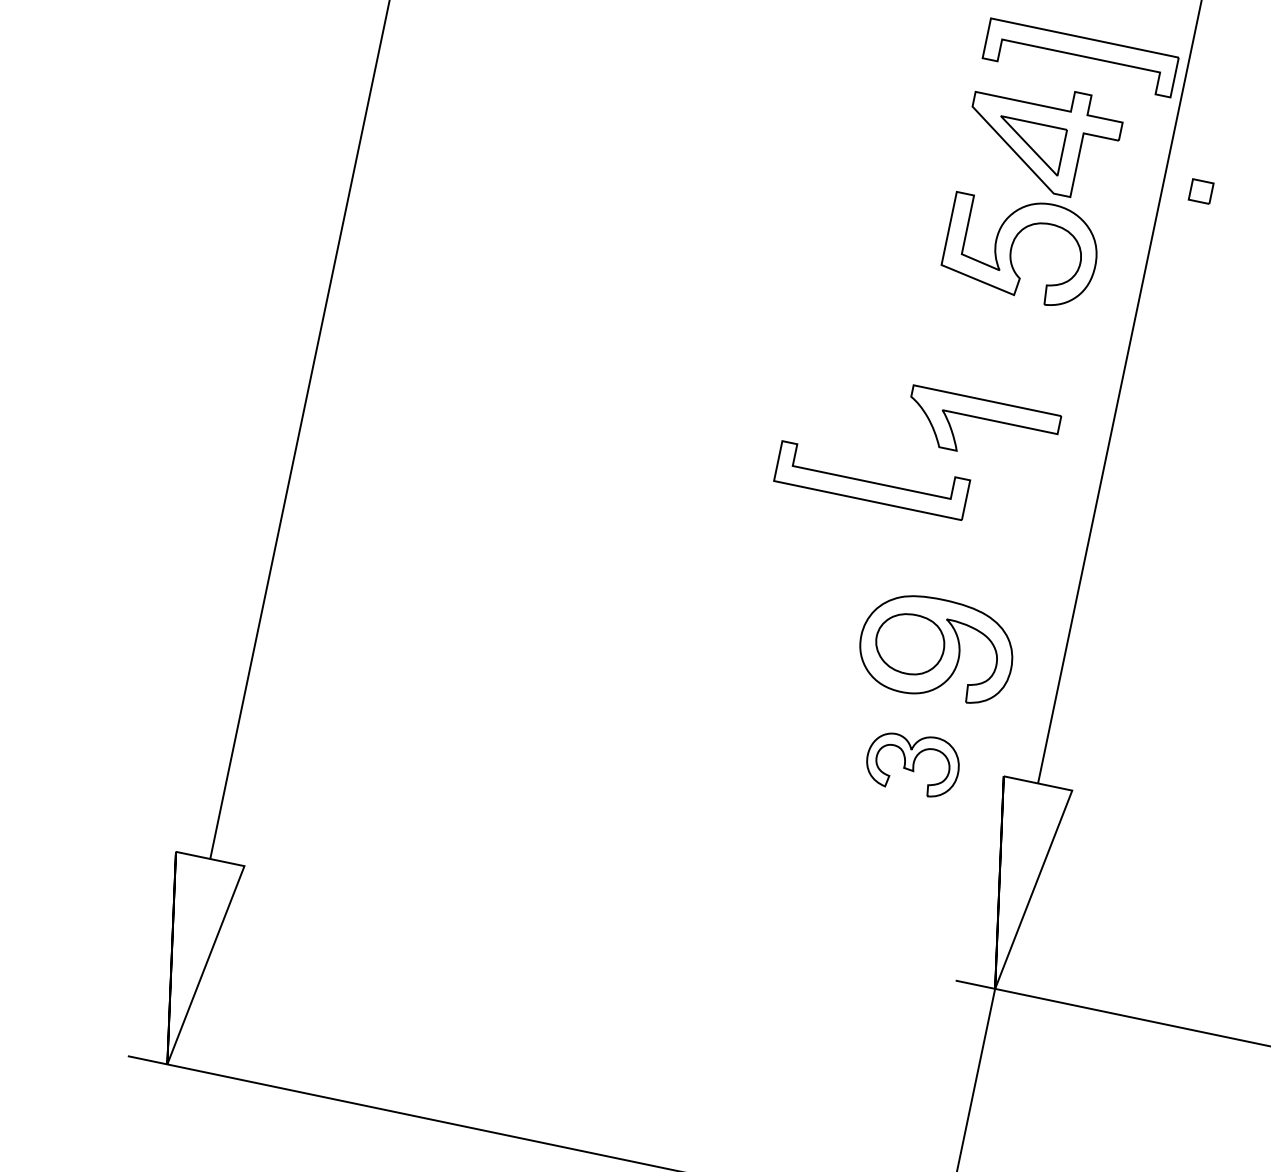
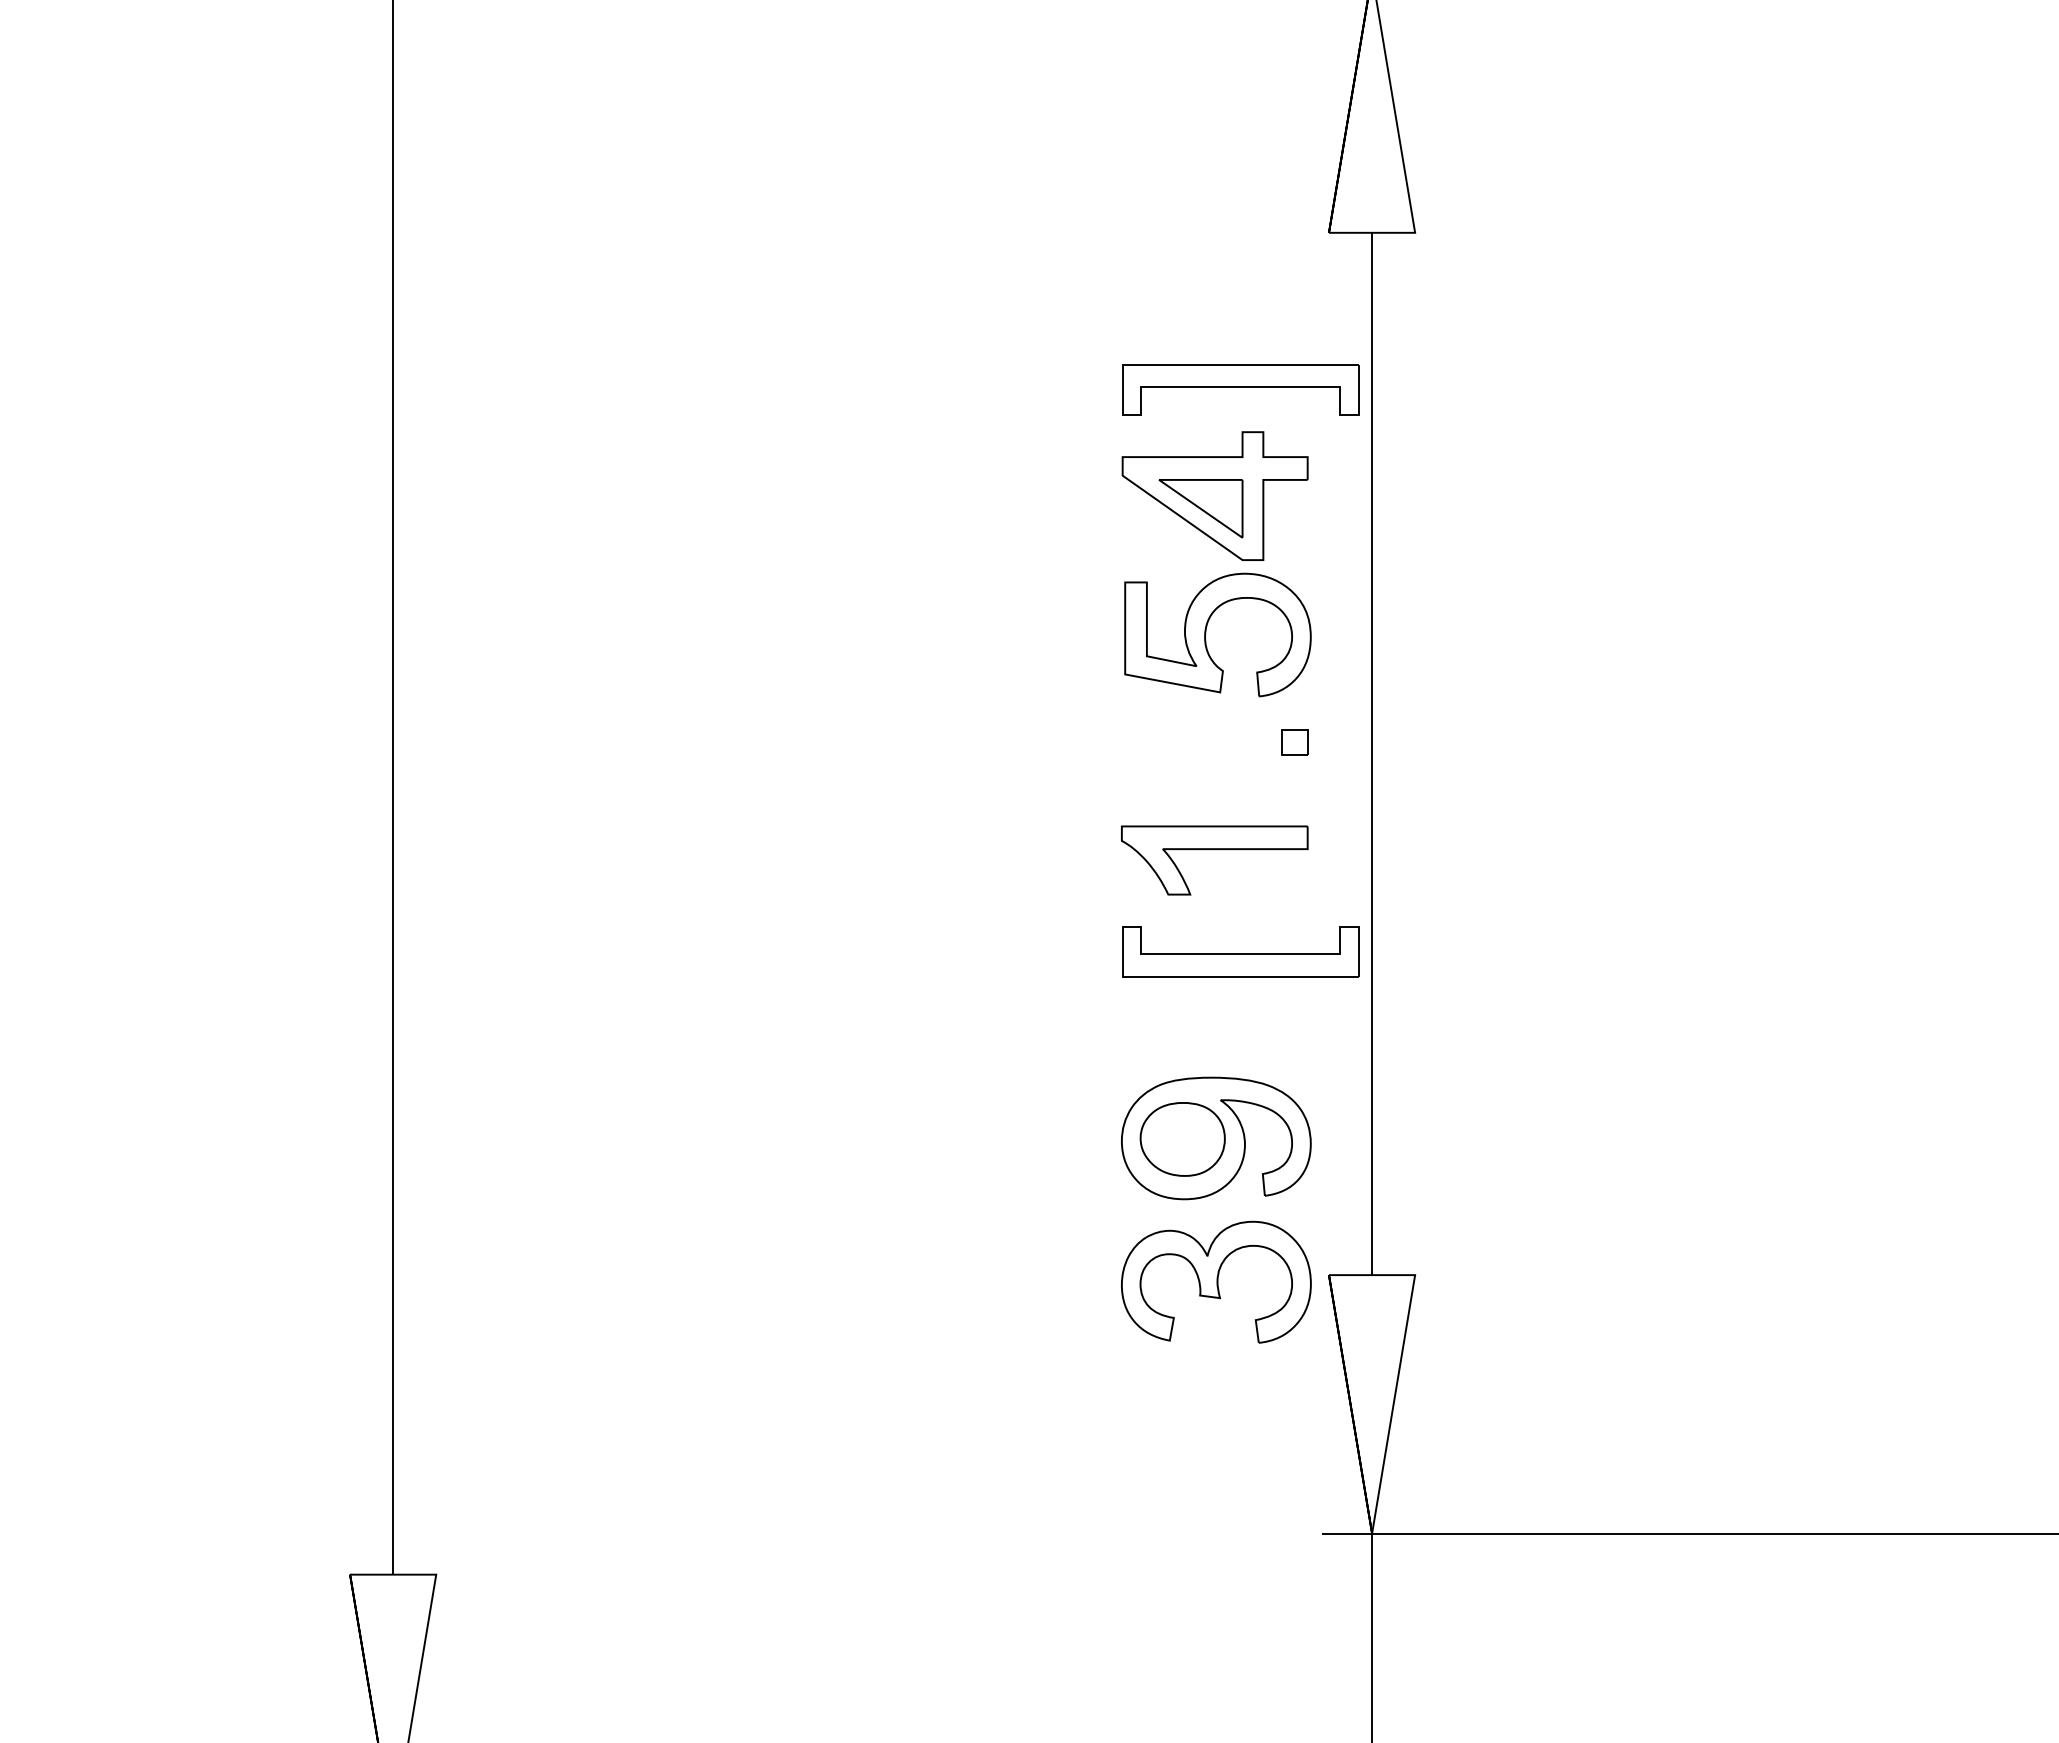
part: (1201, 191) -> (1294, 742), moved
part: (871, 480) -> (1240, 951), moved
part: (913, 762) -> (1216, 1281), size x1.67

